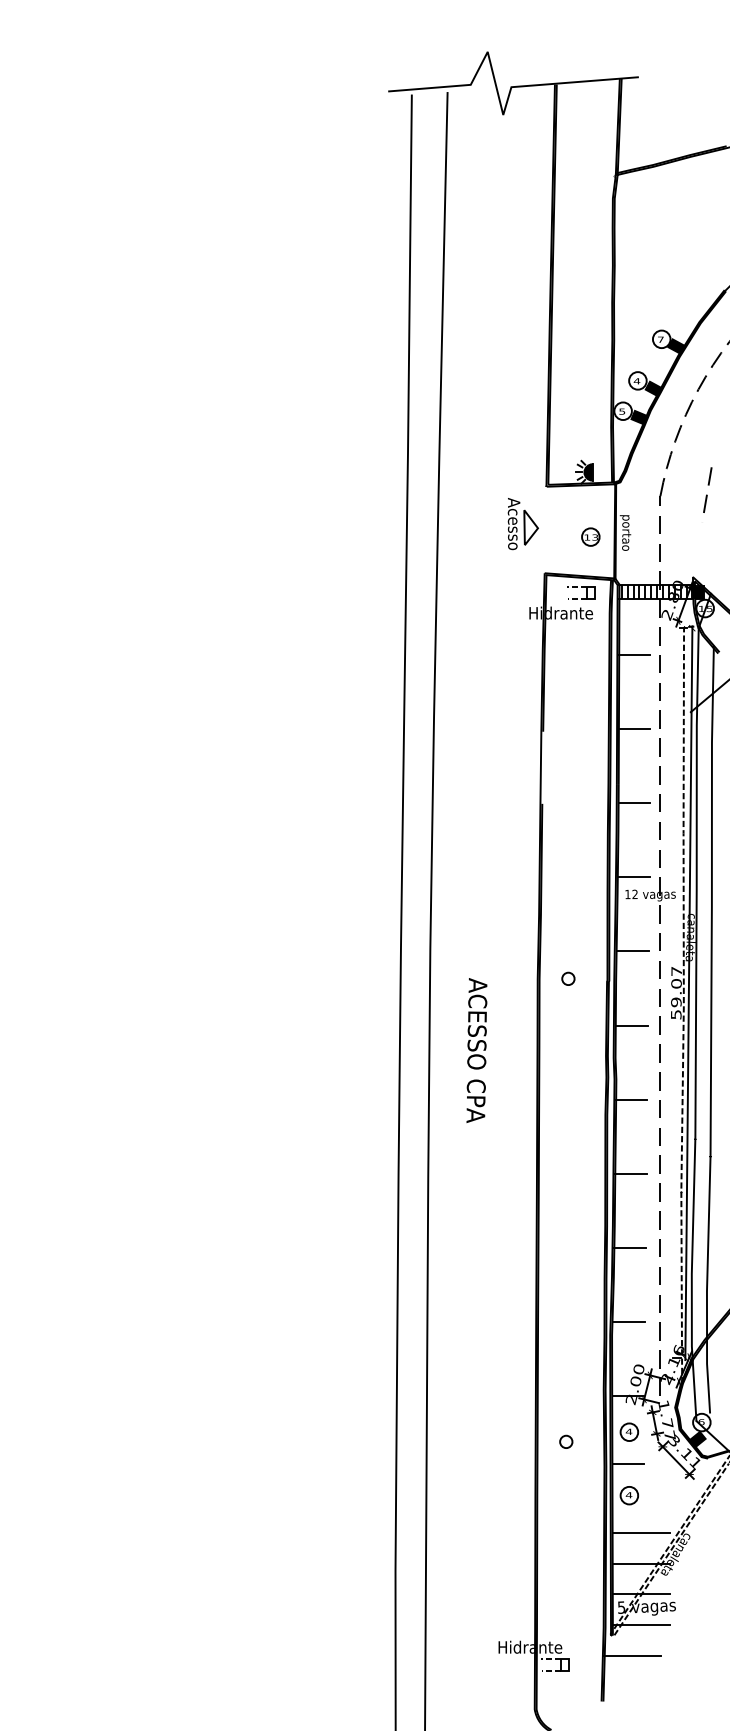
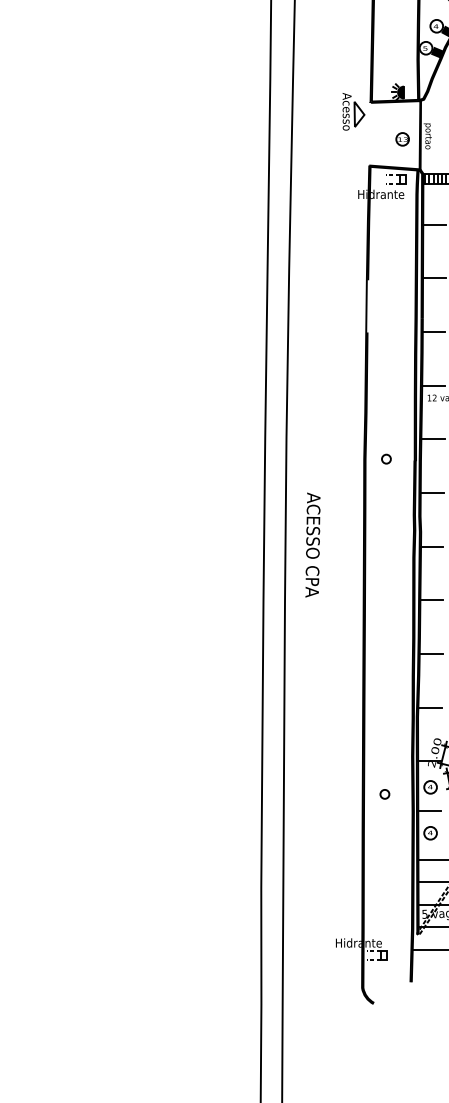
part: (522, 524) -> (353, 112), moved
text: (476, 1050) -> (312, 545), moved

